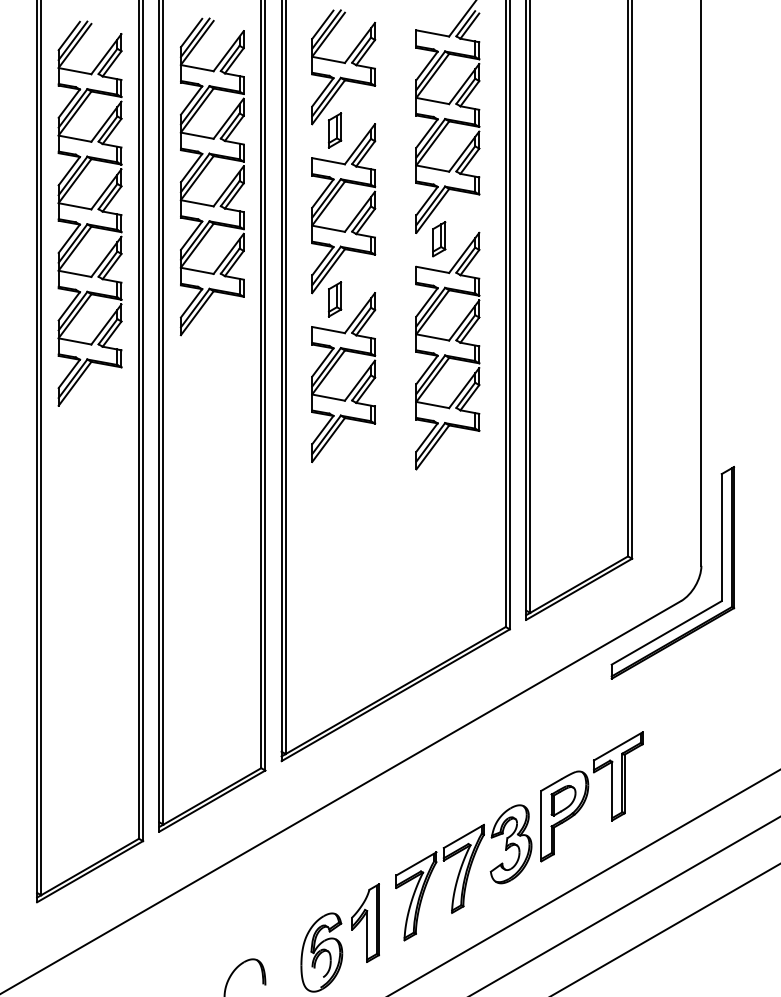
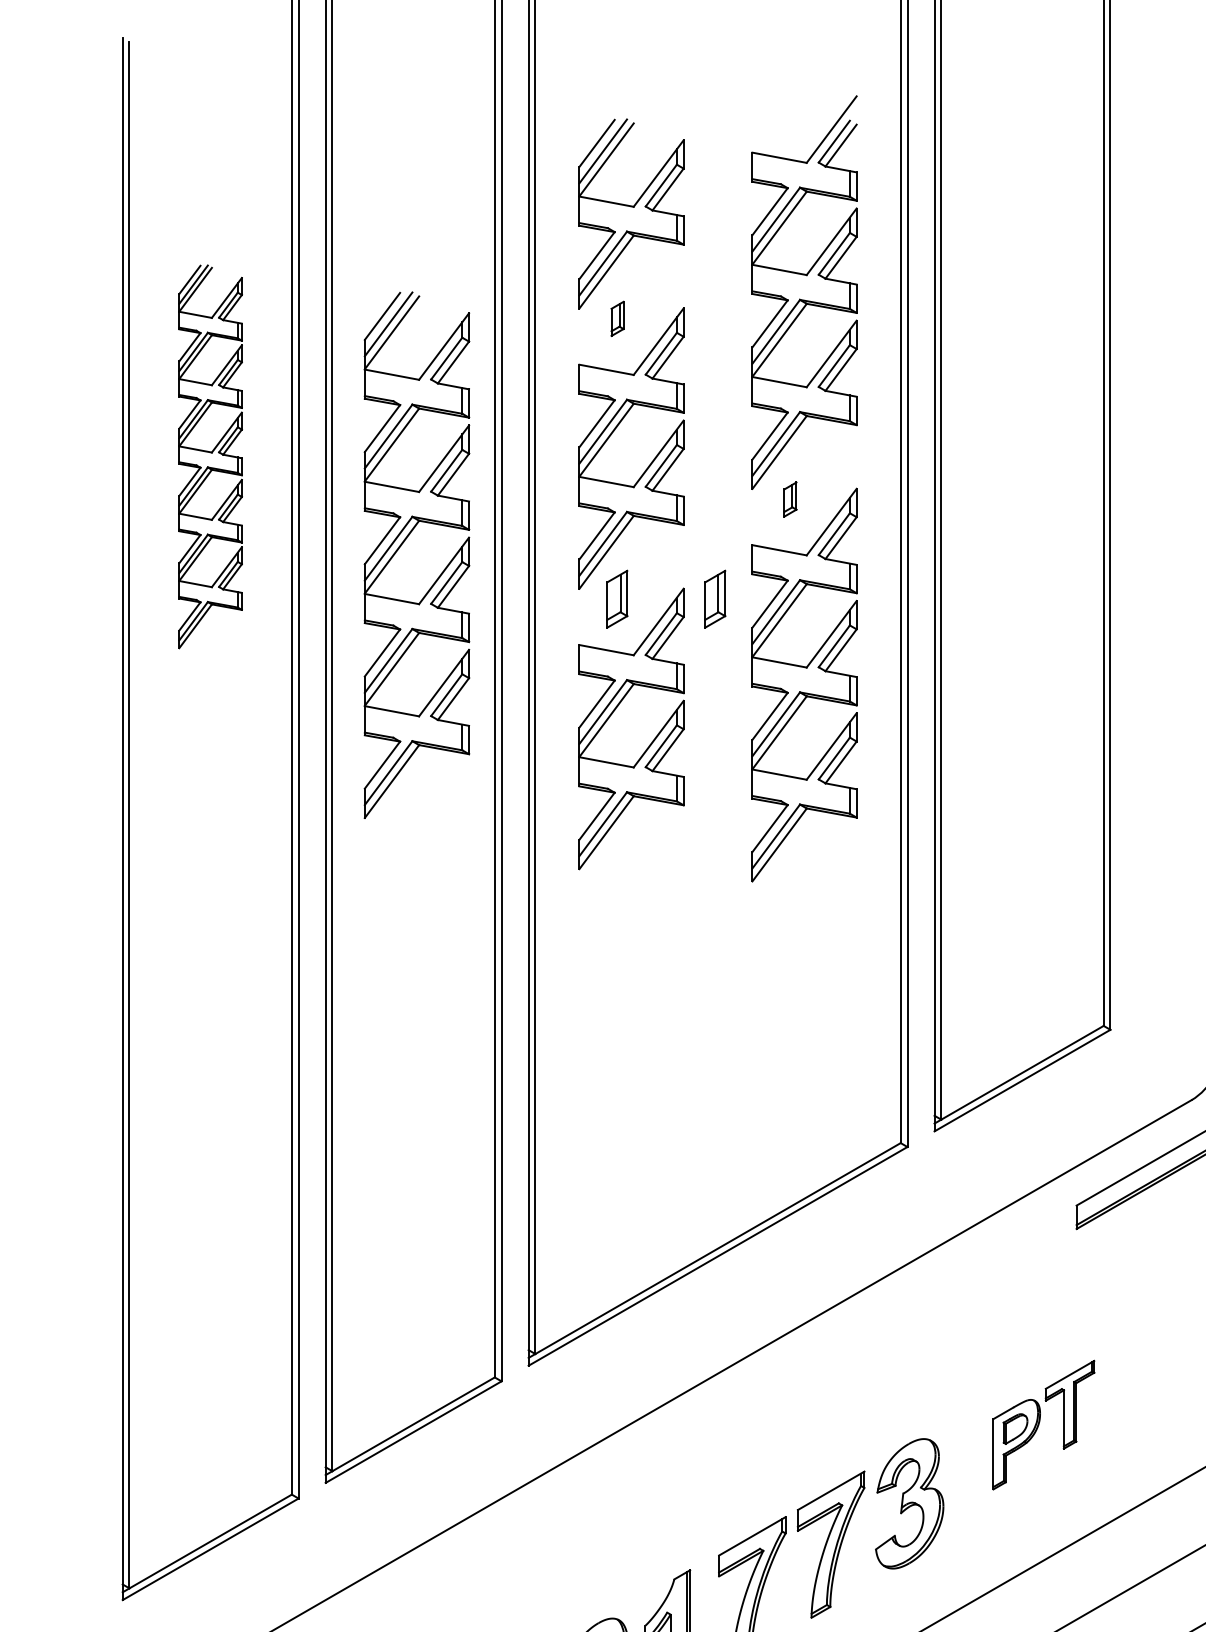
part: (335, 130) -> (618, 318), size x0.6
part: (204, 170) -> (403, 544), moved
part: (89, 213) -> (209, 456), size x0.6
part: (439, 239) -> (790, 499), size x0.6
part: (394, 299) -> (715, 599), added
part: (591, 796) -> (1043, 1424), size x0.6

